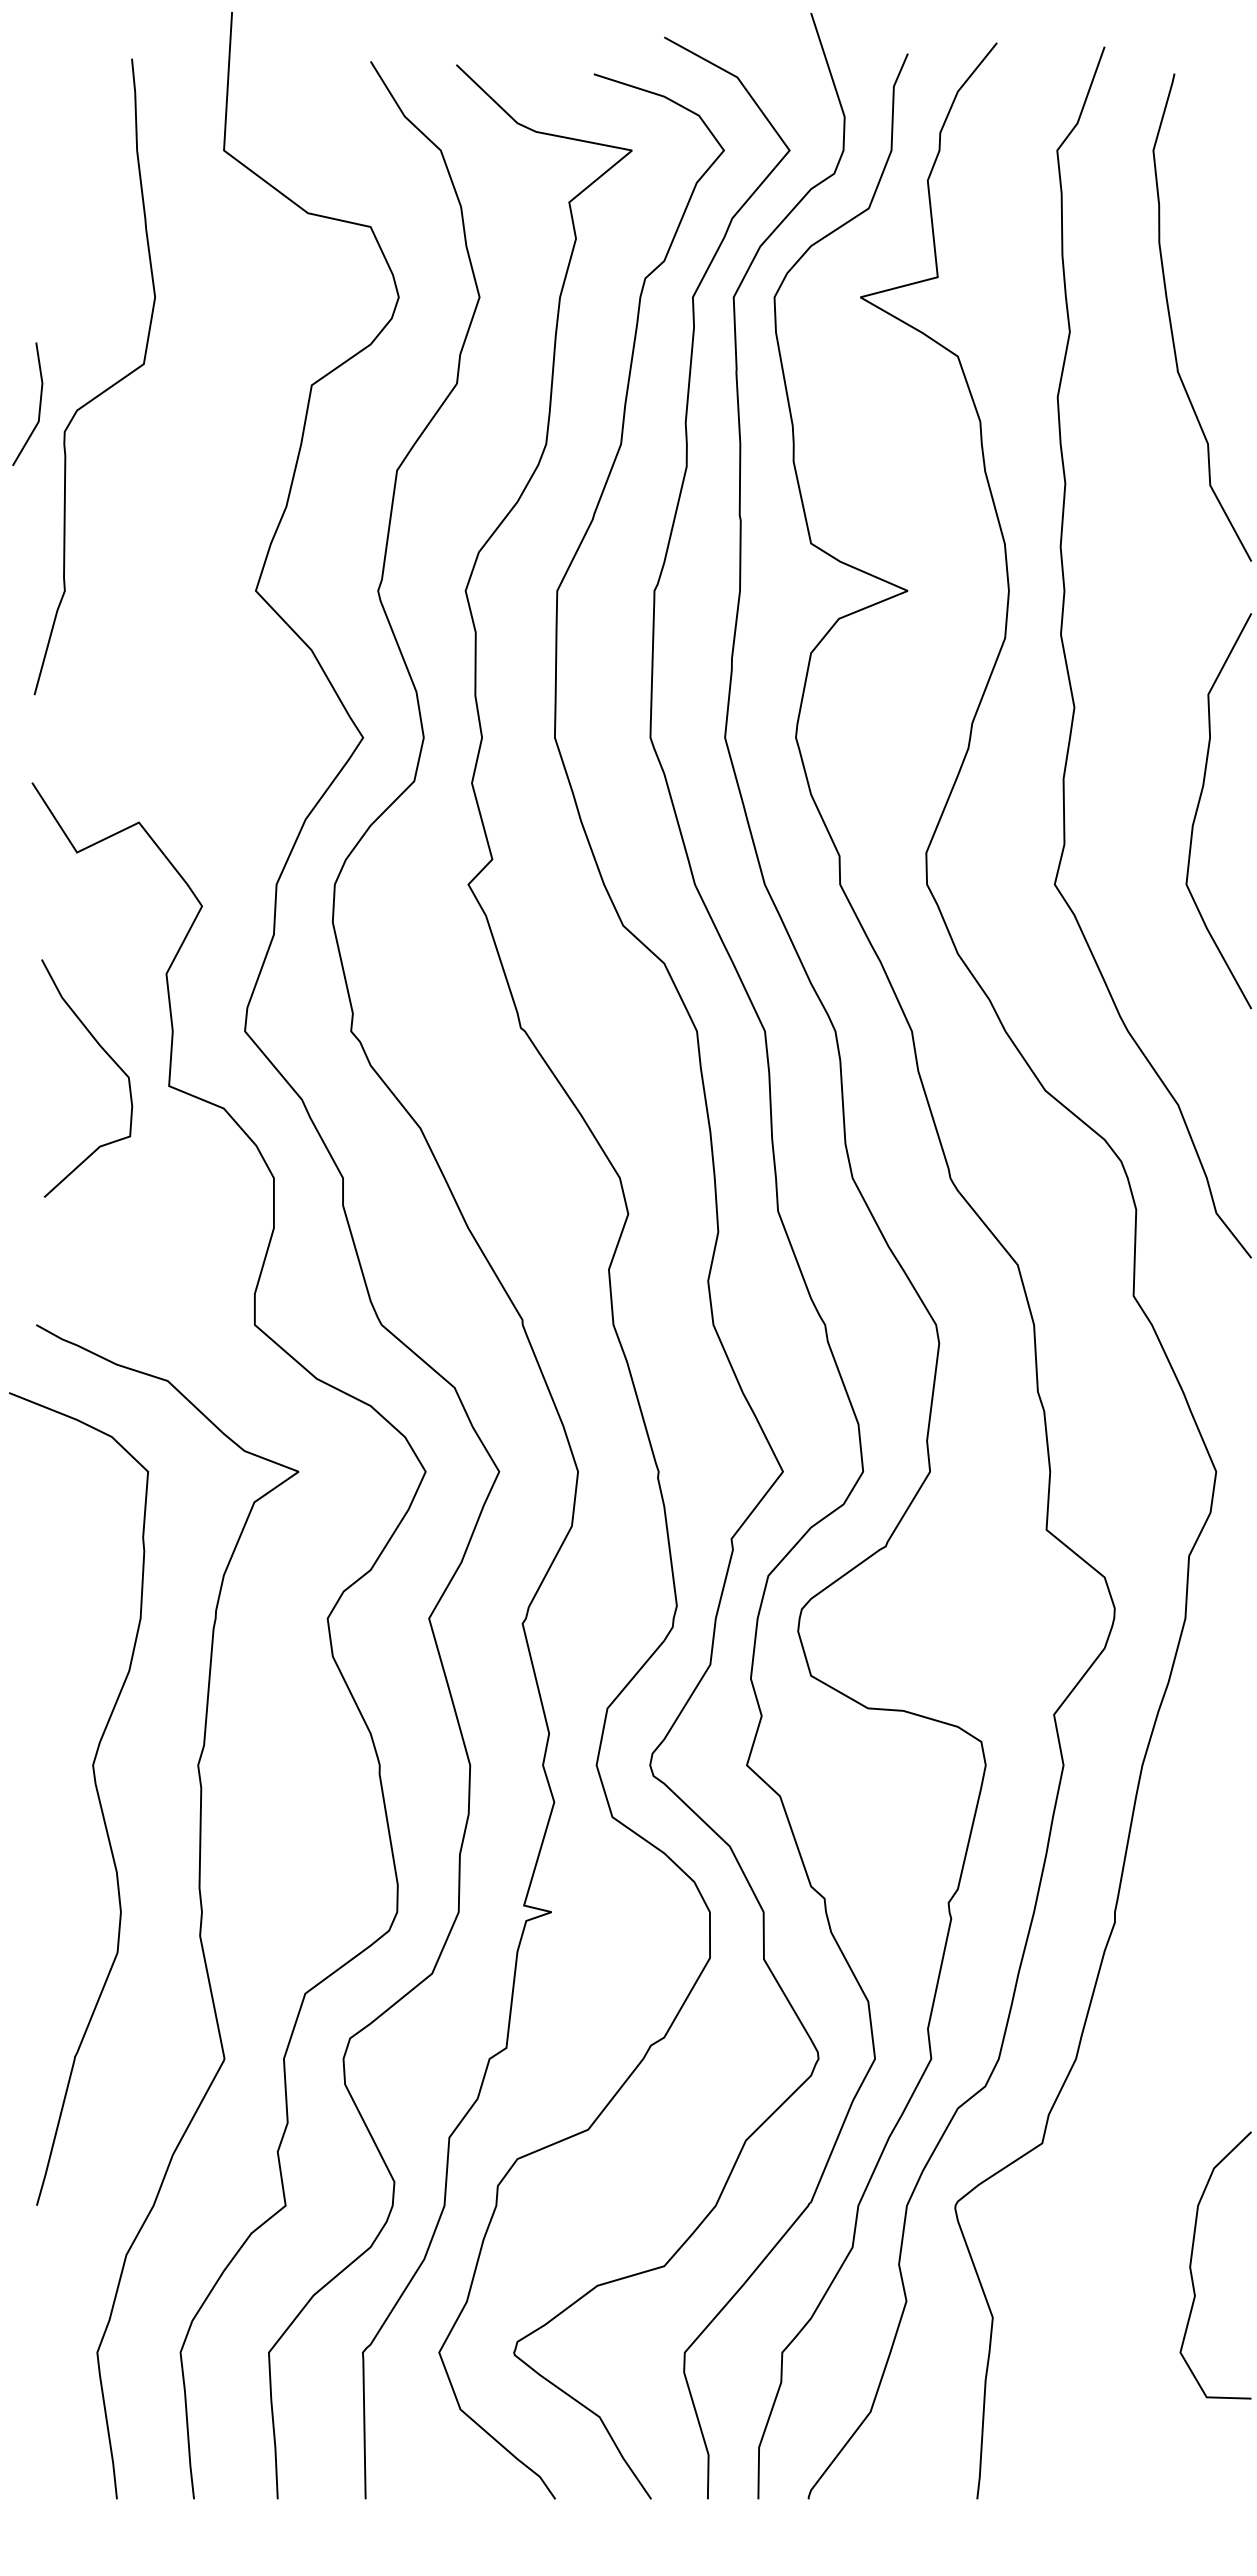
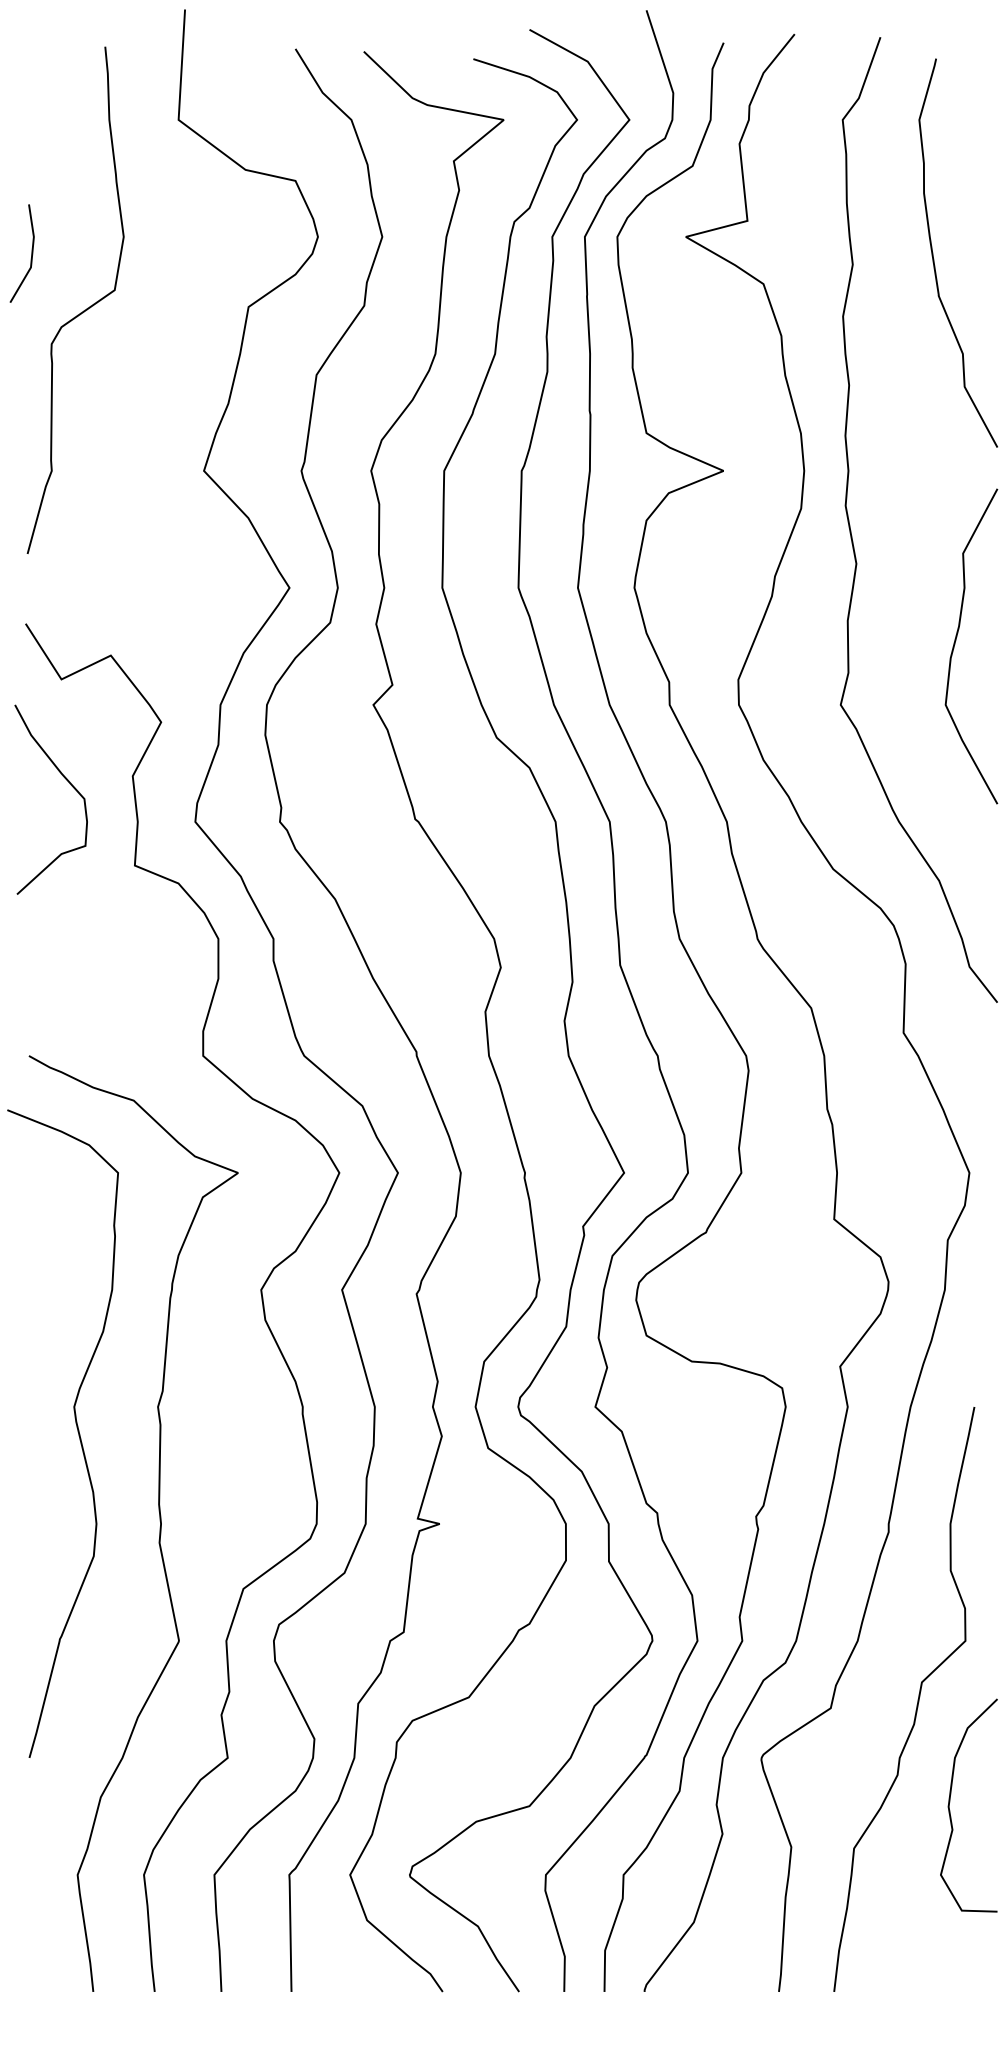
line: (39, 404) -> (31, 253), moved
curve: (108, 1056) -> (68, 782), moved
curve: (1150, 2137) -> (917, 1703), added

